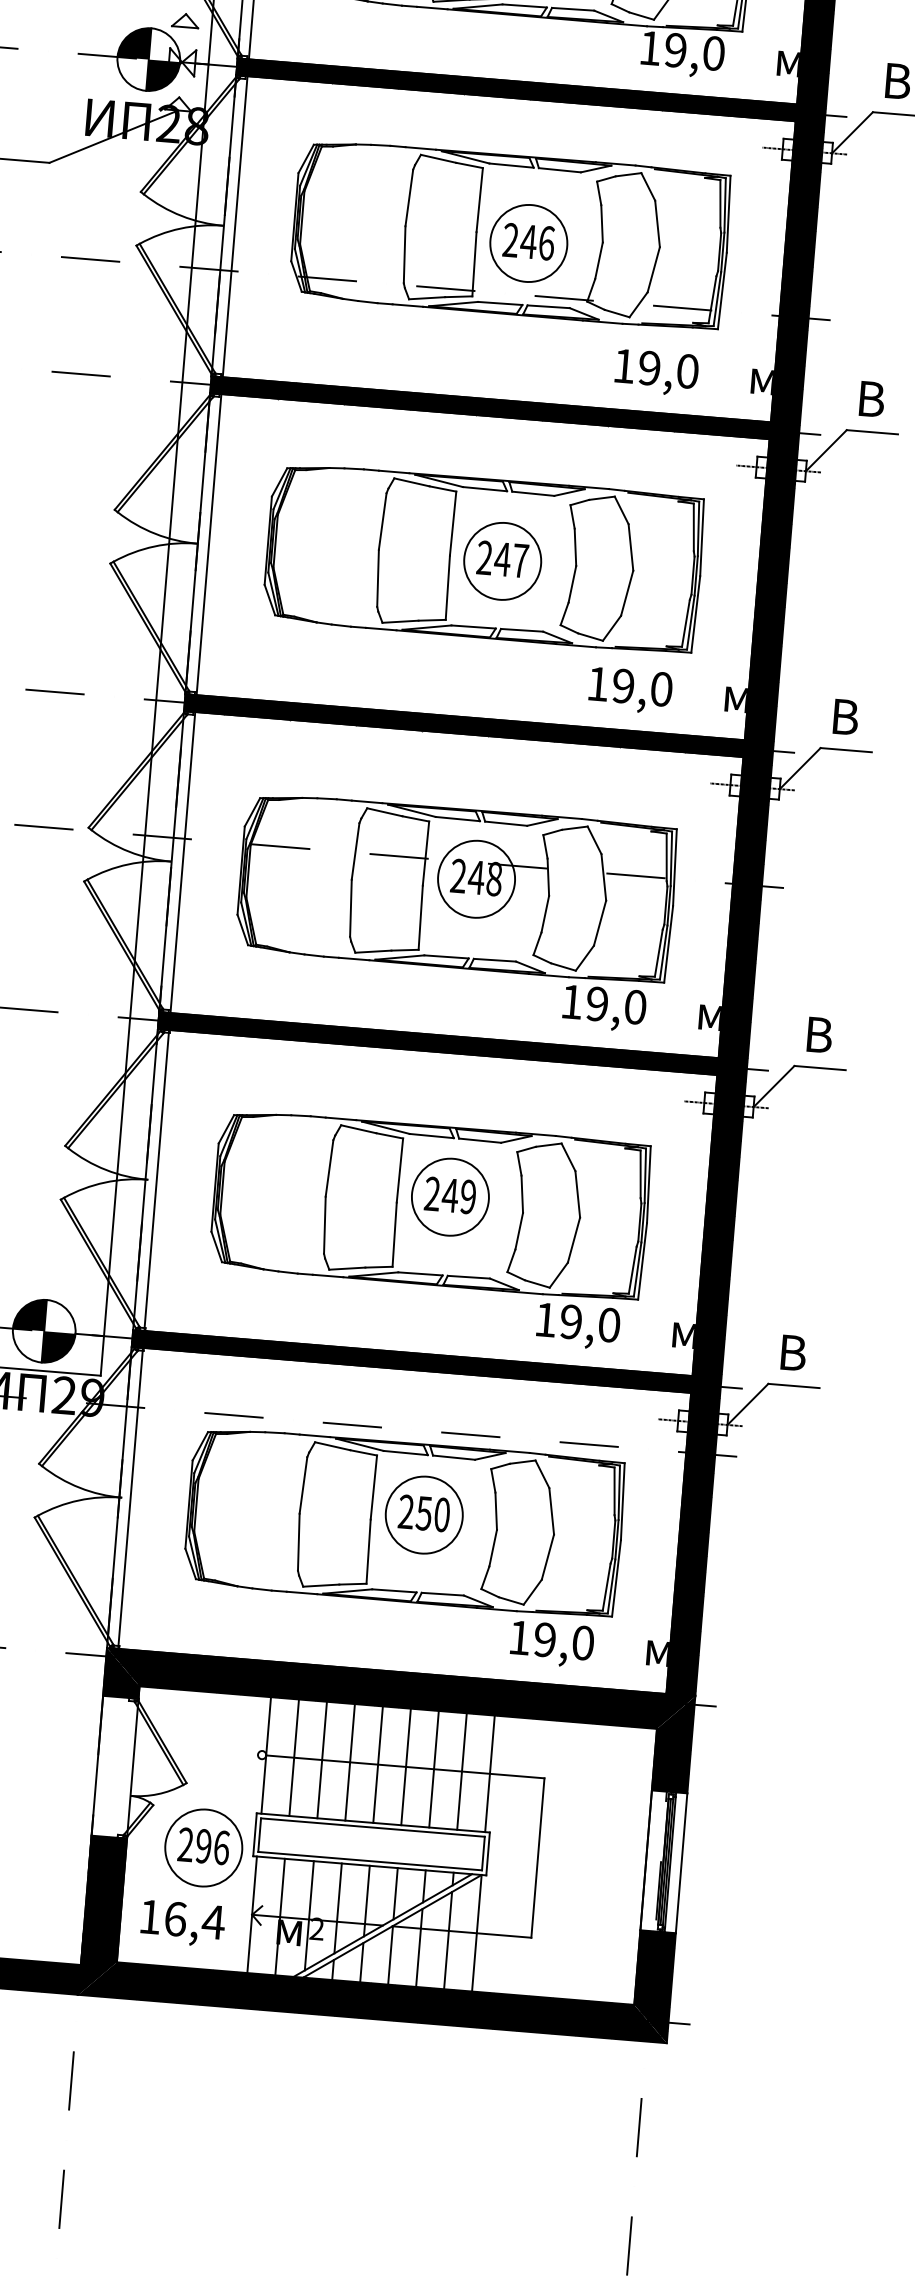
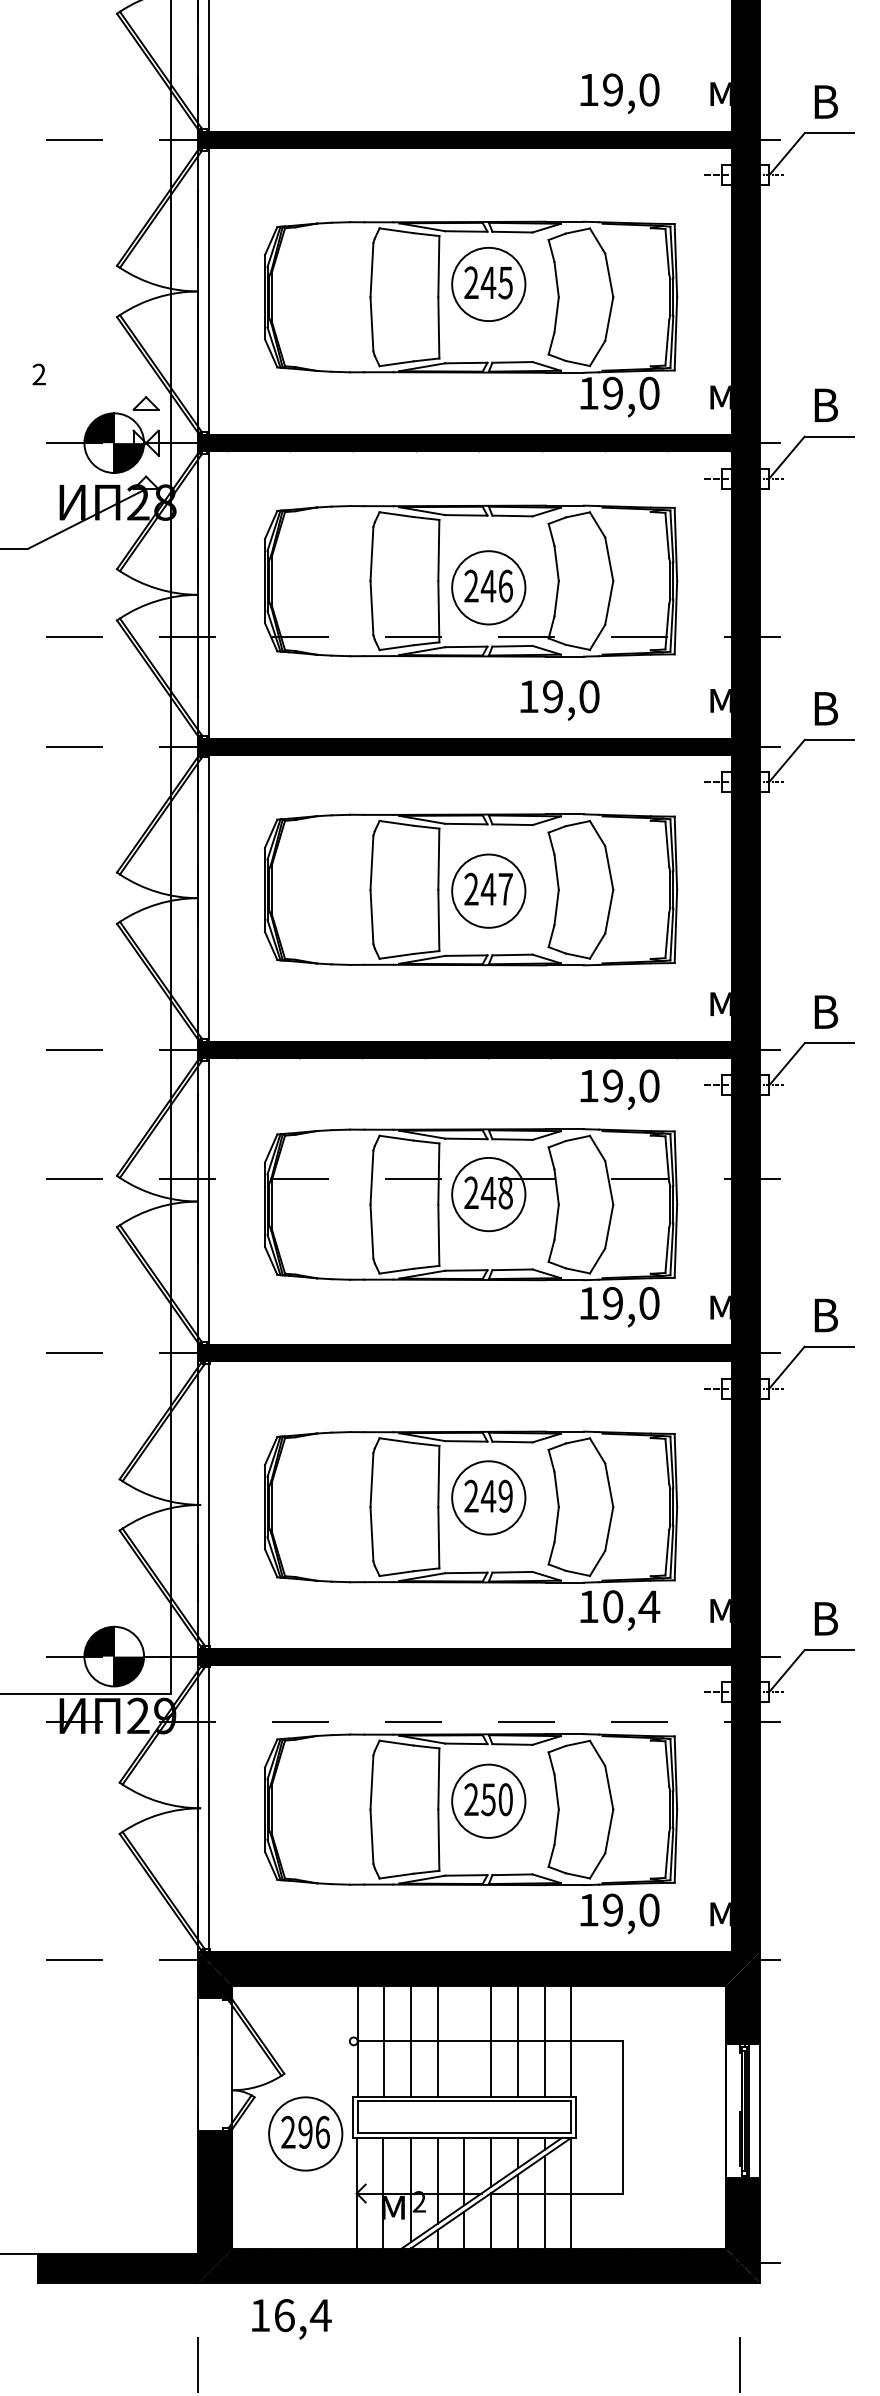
text: (656, 372) -> (559, 700), moved
text: (630, 690) -> (619, 1089), moved
text: (590, 1323) -> (631, 1606), 19,0 -> 10,4
line: (378, 1763) -> (464, 2040), removed
text: (182, 1923) -> (291, 2319), moved

